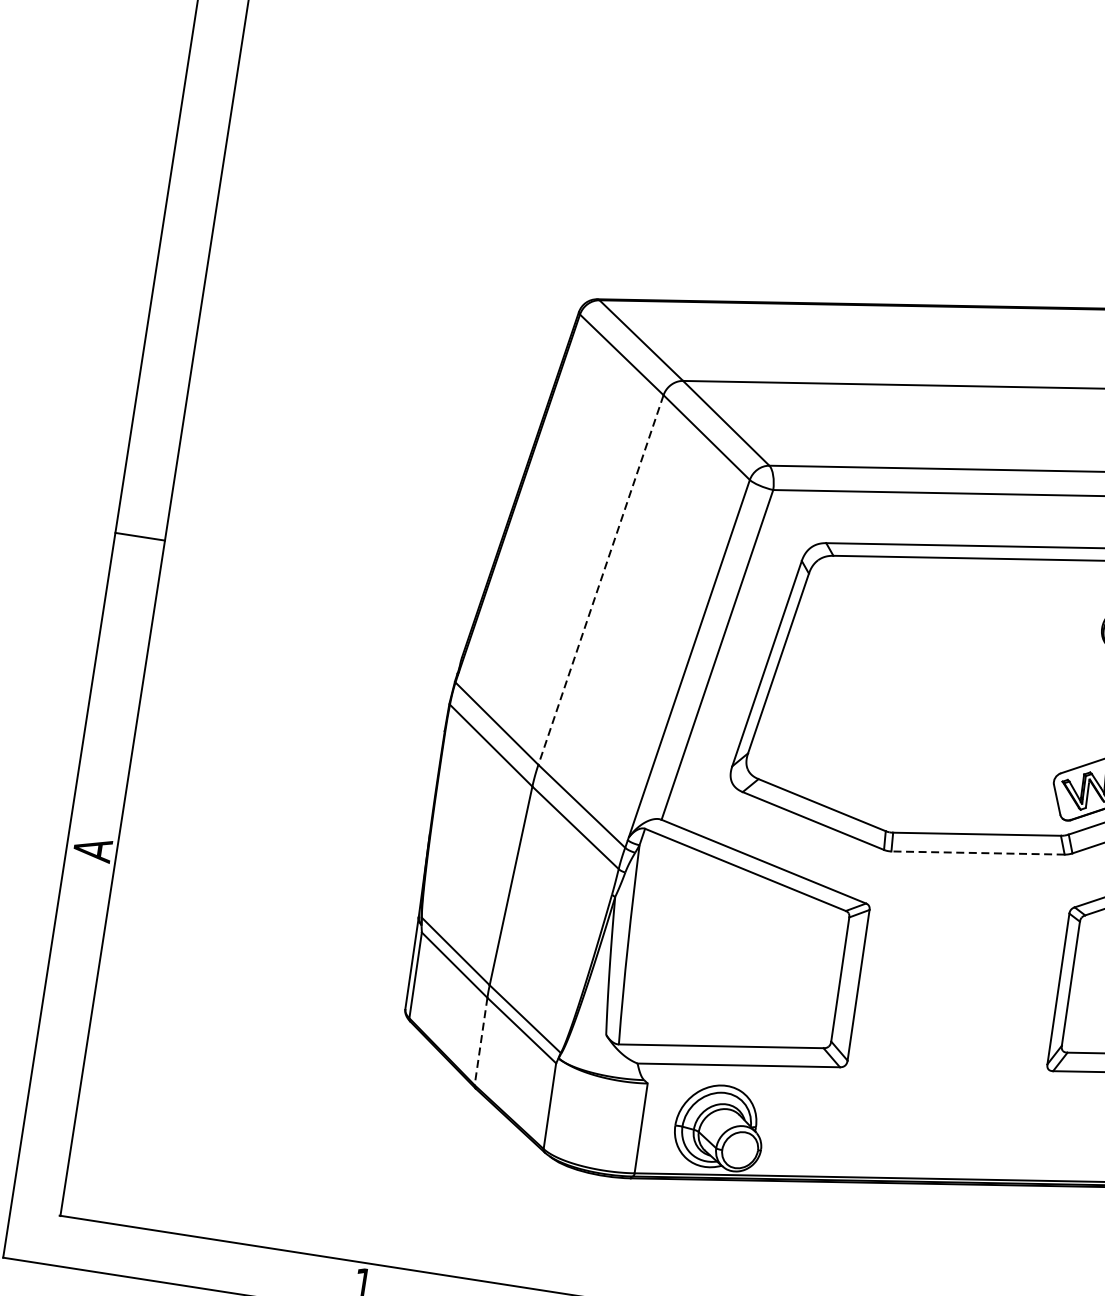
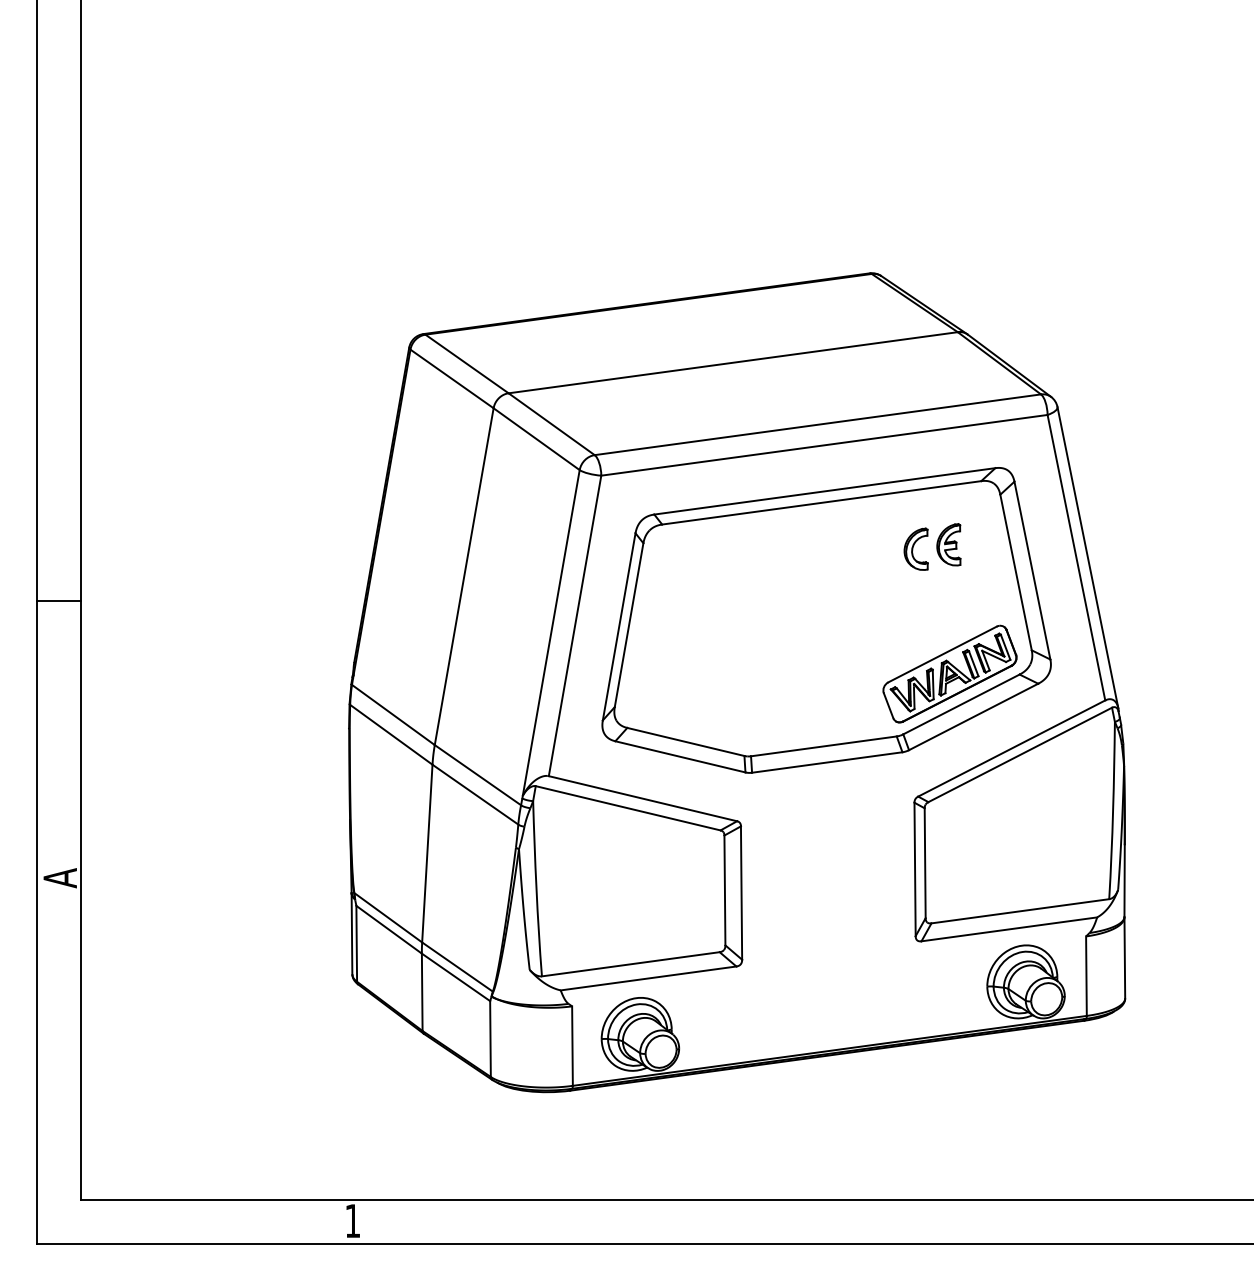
line: (601, 579) -> (464, 576), dashed -> solid
line: (978, 853) -> (827, 762), dashed -> solid
line: (481, 1041) -> (422, 992), dashed -> solid

